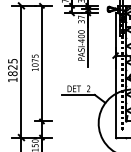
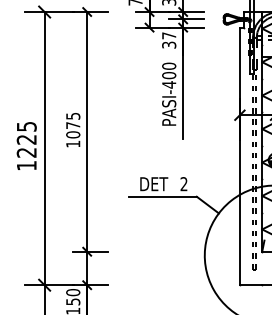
text: (12, 73) -> (26, 152), 1825 -> 1225

